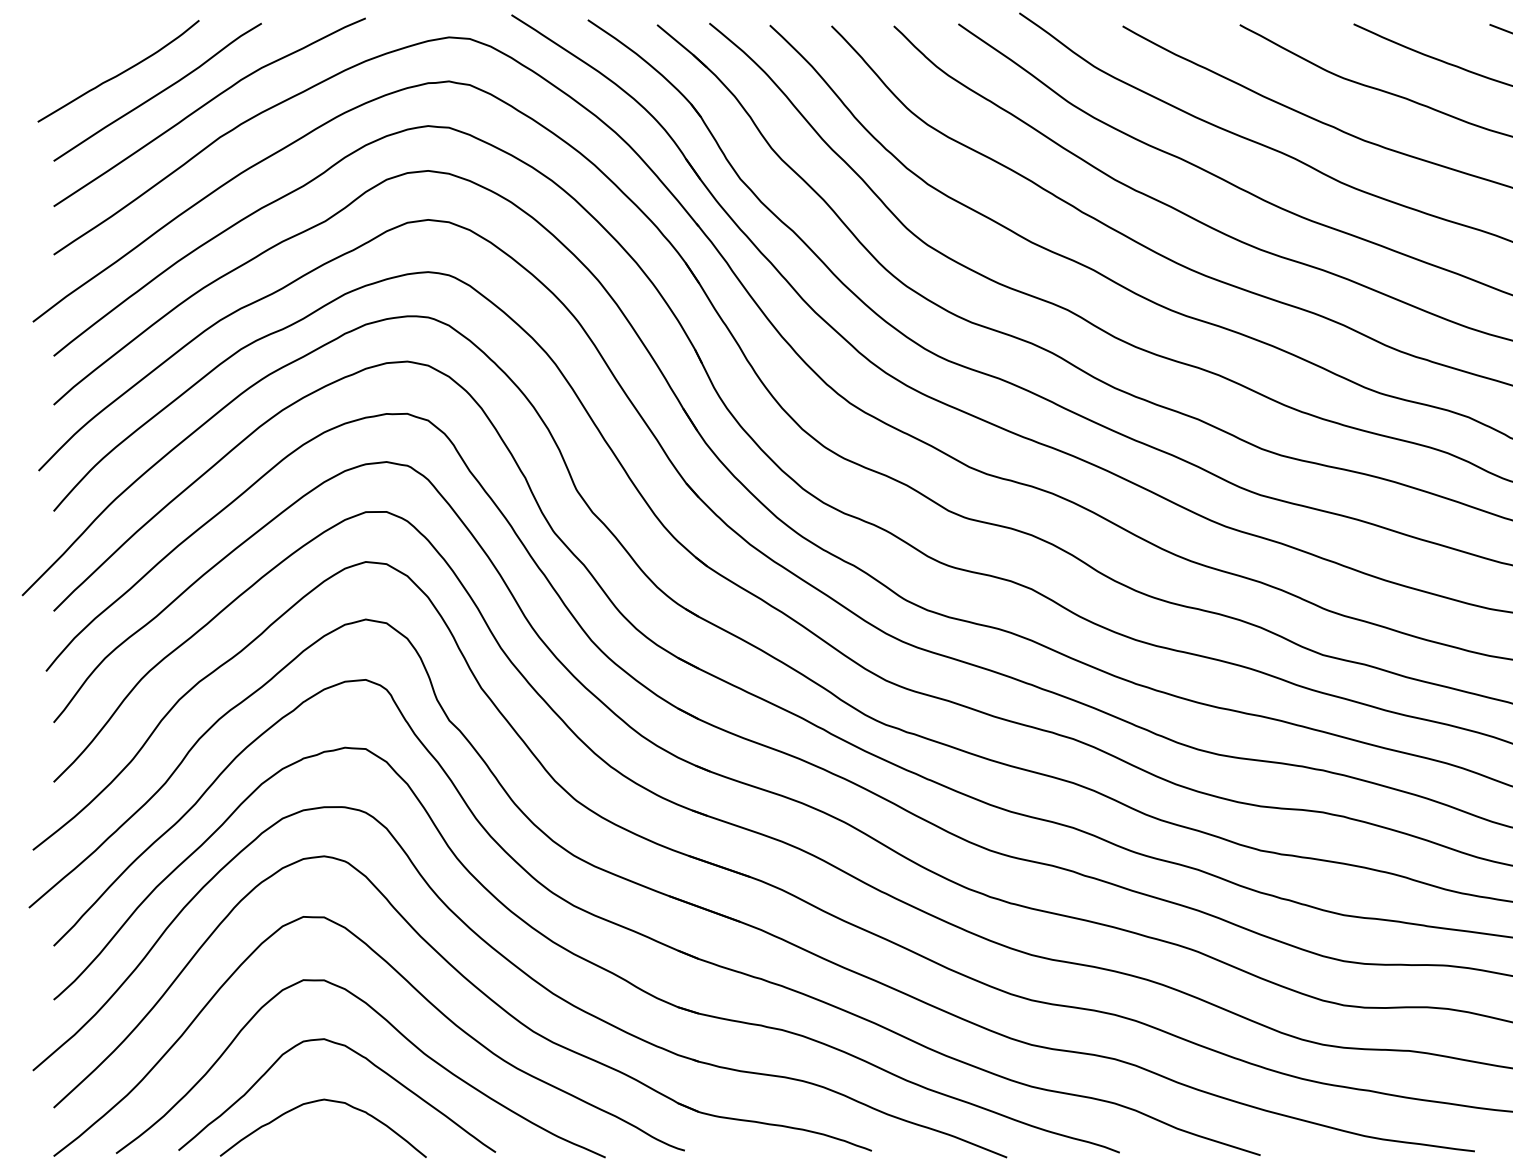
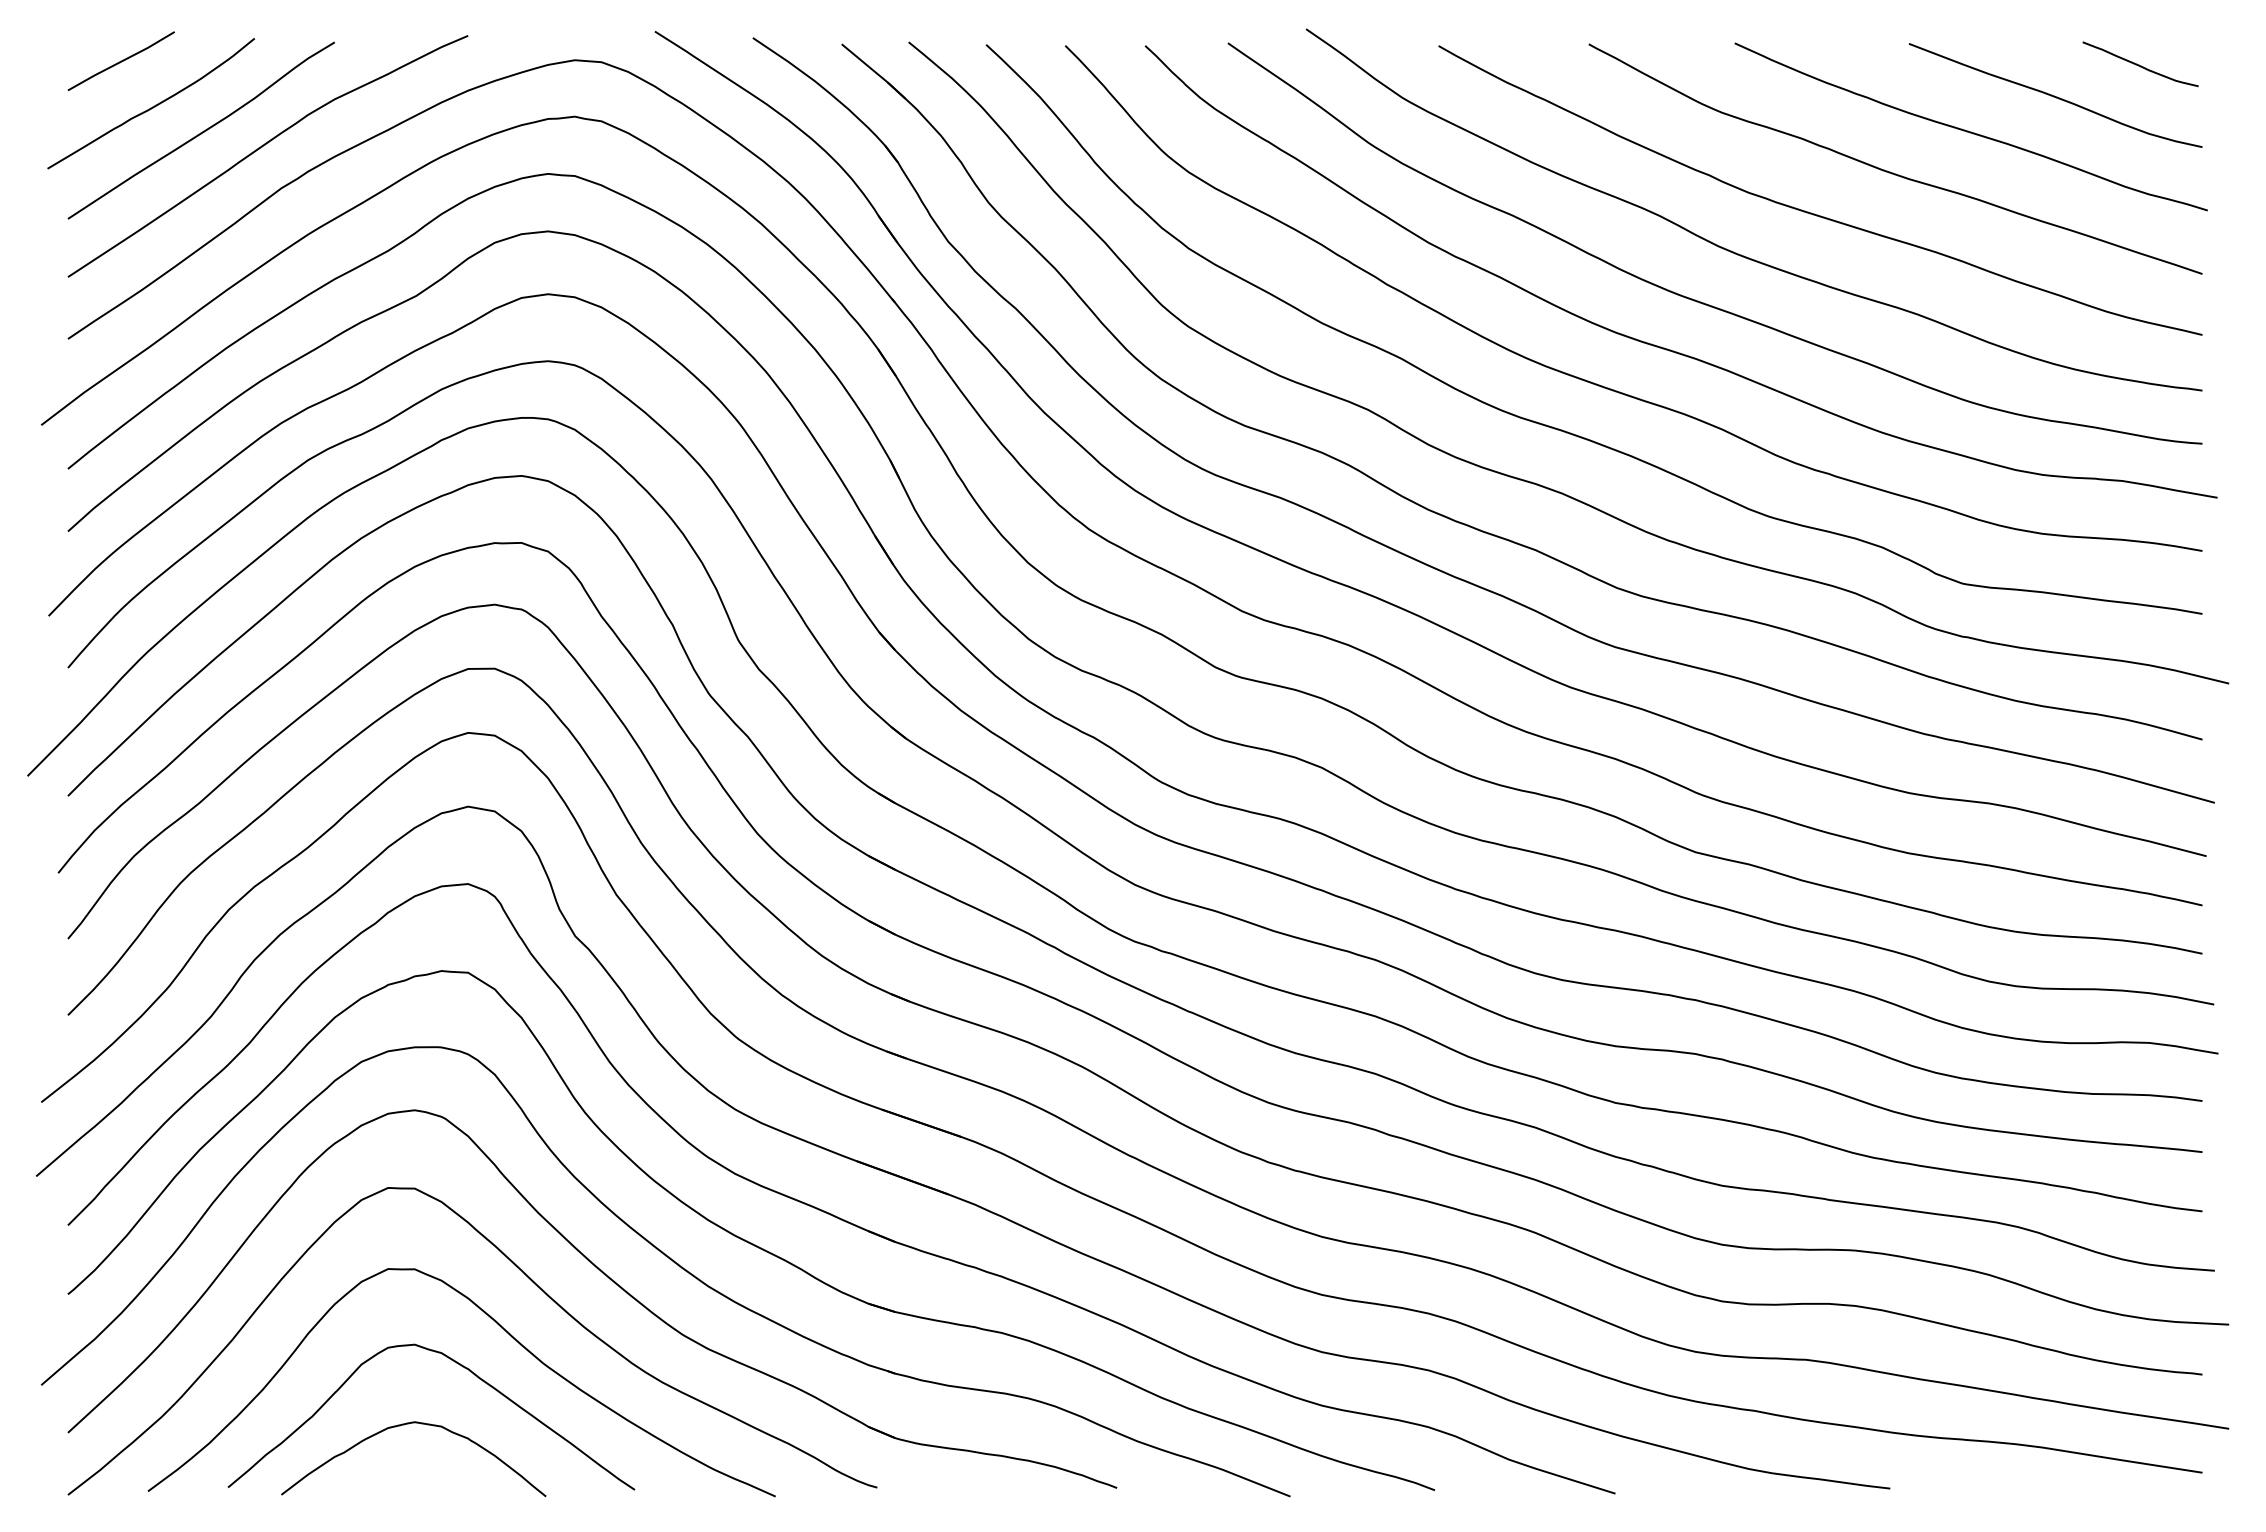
line: (94, 38) -> (120, 61), added

